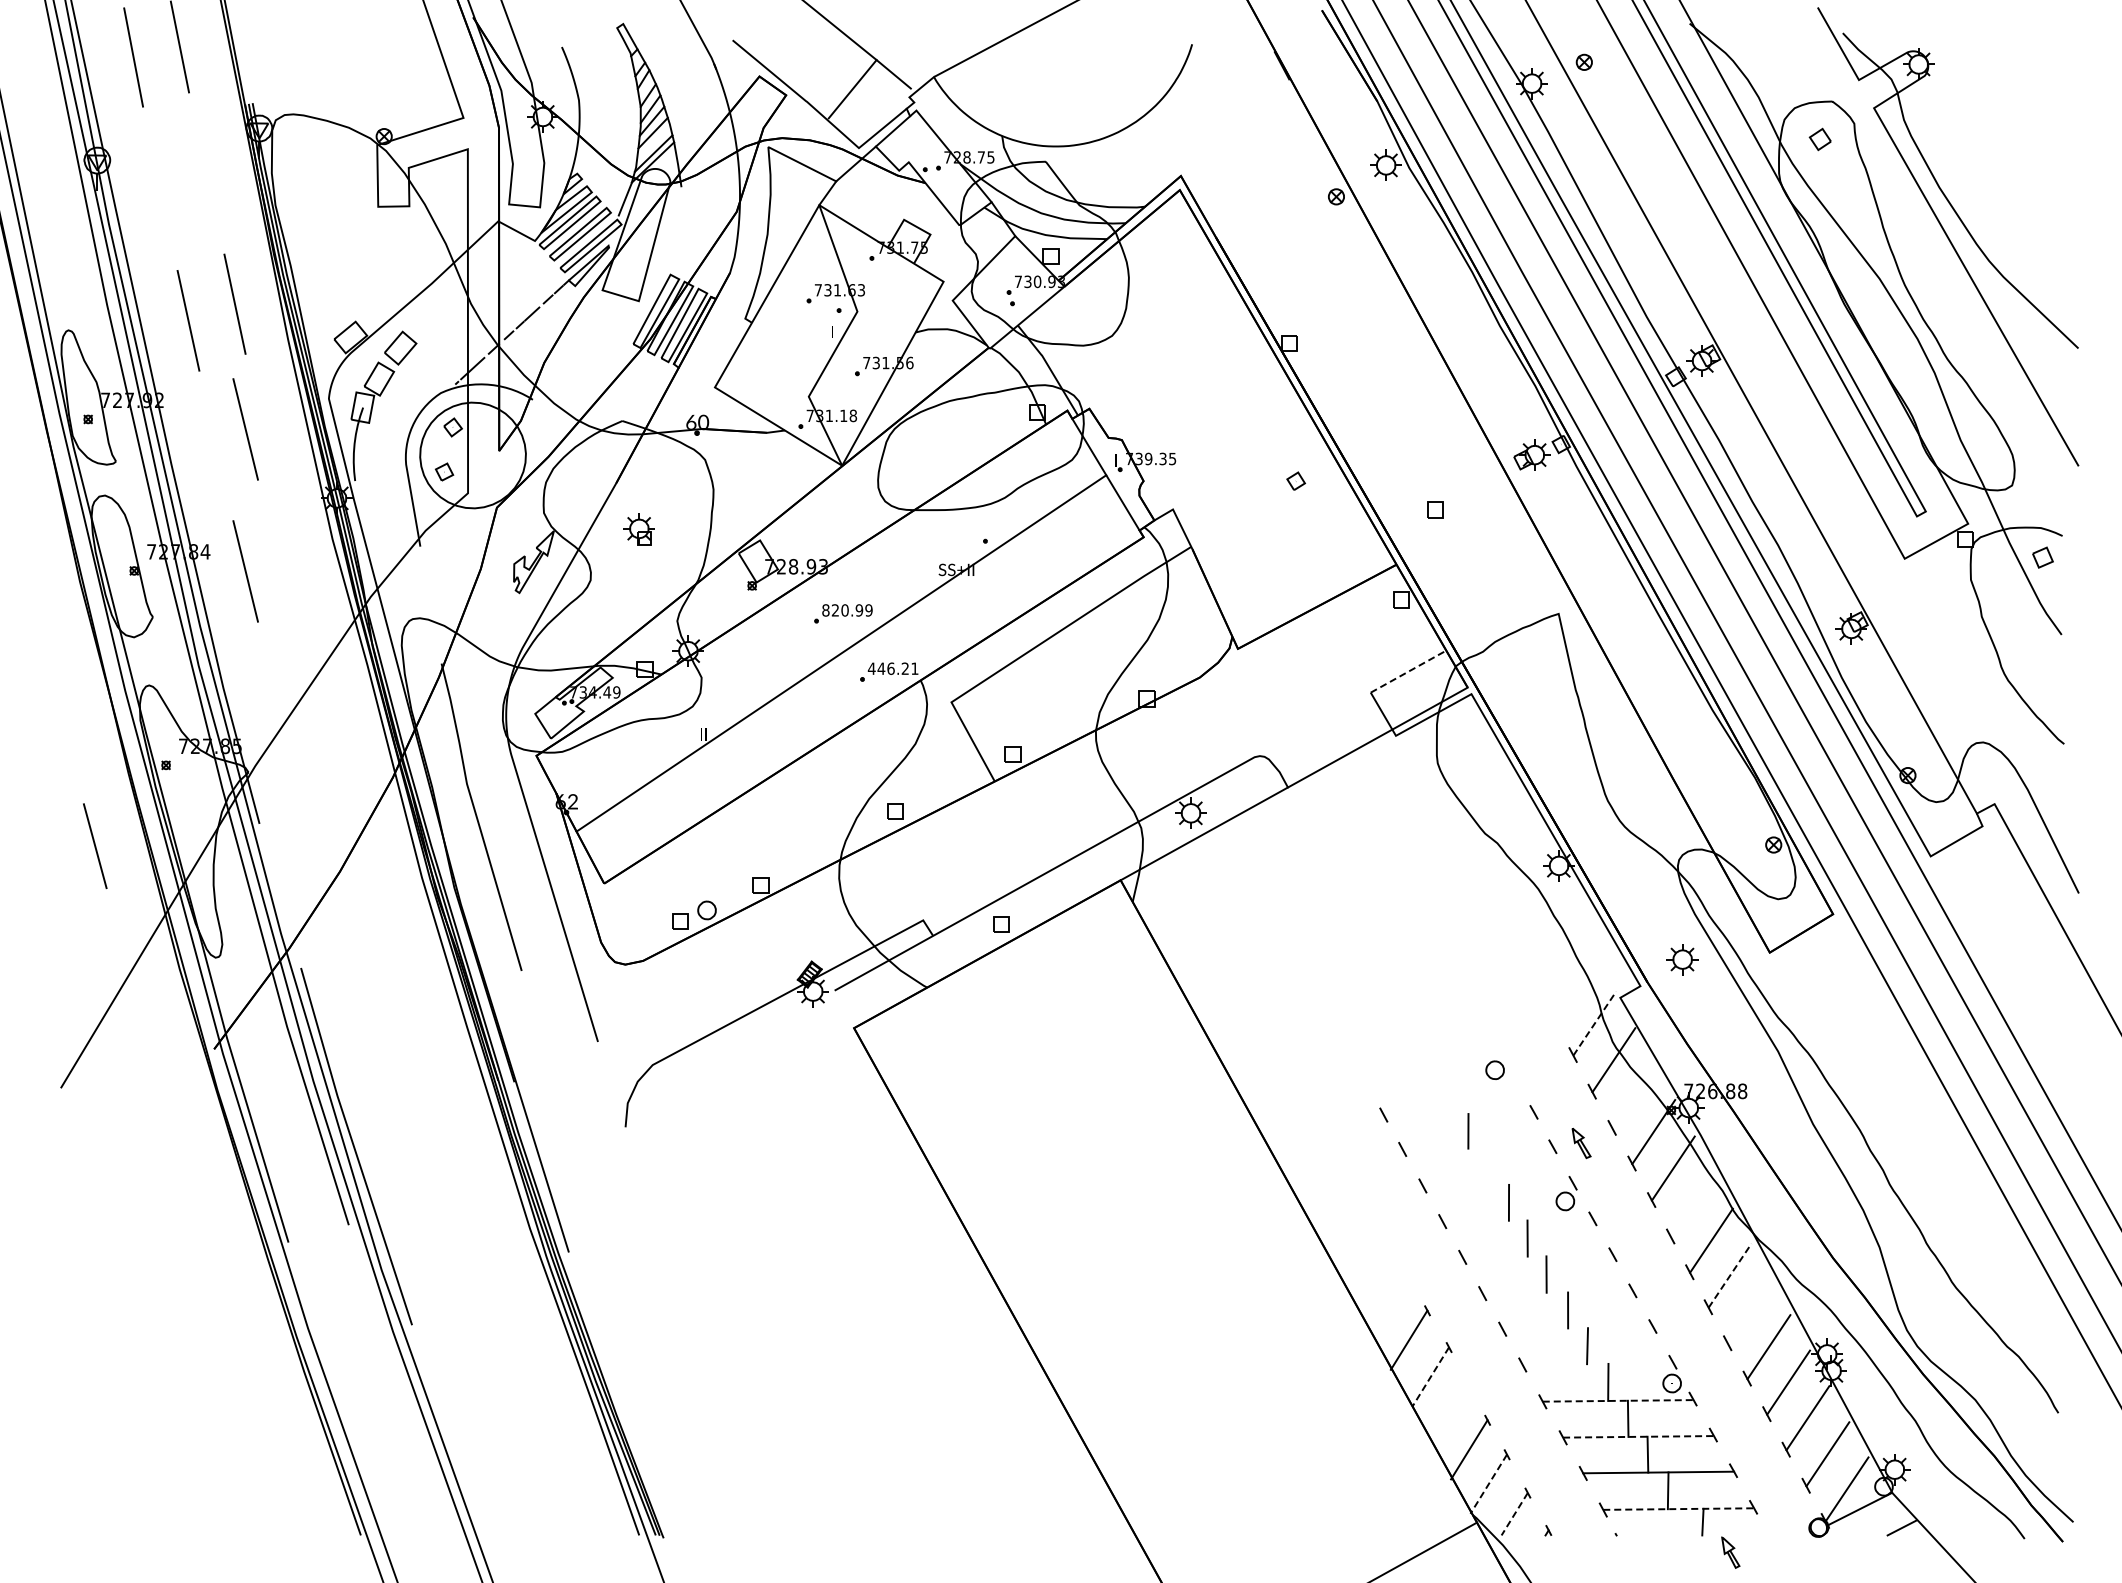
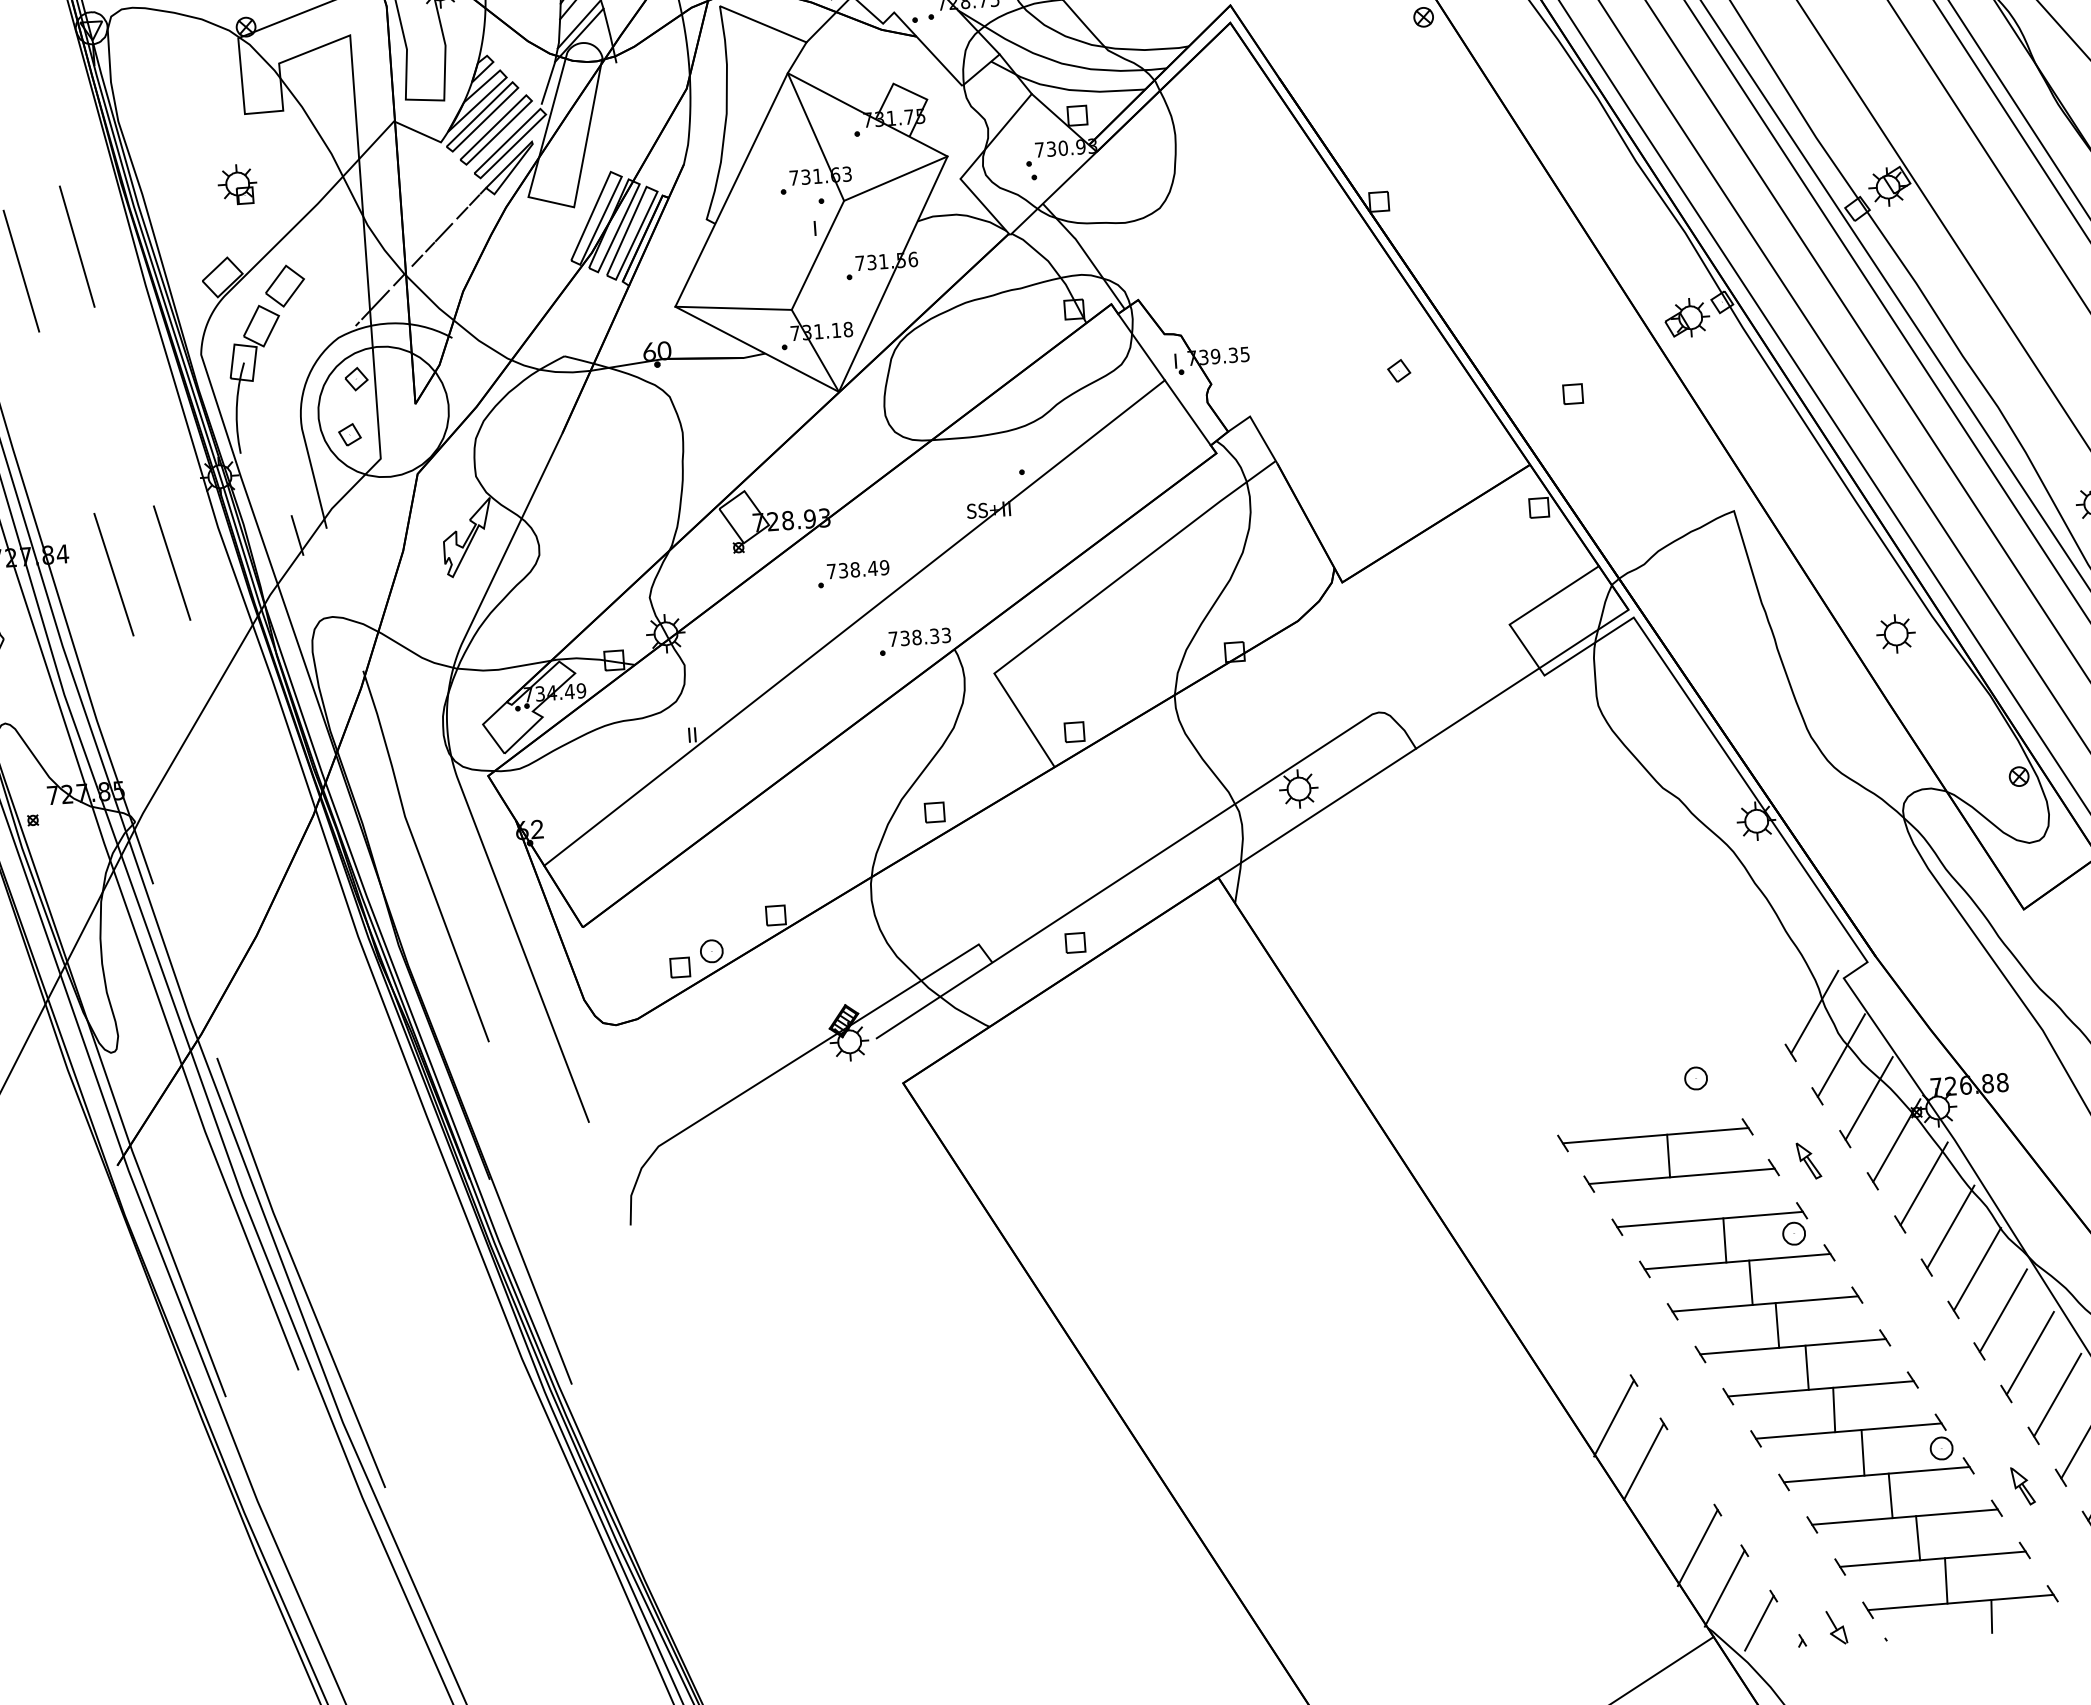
line: (900, 296) -> (895, 178), added
line: (761, 391) -> (733, 307), added
line: (245, 429) -> (101, 399), removed
part: (638, 529) -> (236, 184), moved
line: (395, 550) -> (296, 535), added
line: (293, 565) -> (172, 563), added
text: (842, 610) -> (852, 570), 820.99 -> 738.49
text: (892, 668) -> (918, 637), 446.21 -> 738.33
line: (1408, 671) -> (1554, 595), dashed -> solid
part: (1682, 959) -> (1896, 633), moved
line: (1594, 1023) -> (1814, 1012), dashed -> solid
line: (1633, 1096) -> (1868, 1098), added
line: (1458, 1113) -> (1654, 1134), added
line: (1477, 1148) -> (1681, 1176), added
line: (1497, 1184) -> (1709, 1218), added
line: (1691, 1204) -> (1949, 1226), added
line: (1517, 1220) -> (1736, 1261), added
line: (1537, 1256) -> (1764, 1304), added
line: (1730, 1275) -> (2003, 1310), dashed -> solid
line: (1557, 1292) -> (1792, 1346), added
line: (1748, 1311) -> (2029, 1353), added
line: (1577, 1328) -> (1820, 1389), added
line: (1597, 1363) -> (1847, 1430), added
line: (1430, 1376) -> (1643, 1461), dashed -> solid
line: (1618, 1400) -> (1877, 1474), dashed -> solid
line: (1639, 1436) -> (1906, 1516), dashed -> solid
line: (1488, 1484) -> (1724, 1589), dashed -> solid
line: (1679, 1509) -> (1961, 1602), dashed -> solid
line: (1514, 1514) -> (1759, 1623), dashed -> solid
part: (1576, 1522) -> (1836, 1628), added
part: (1730, 1552) -> (2022, 1485), moved

